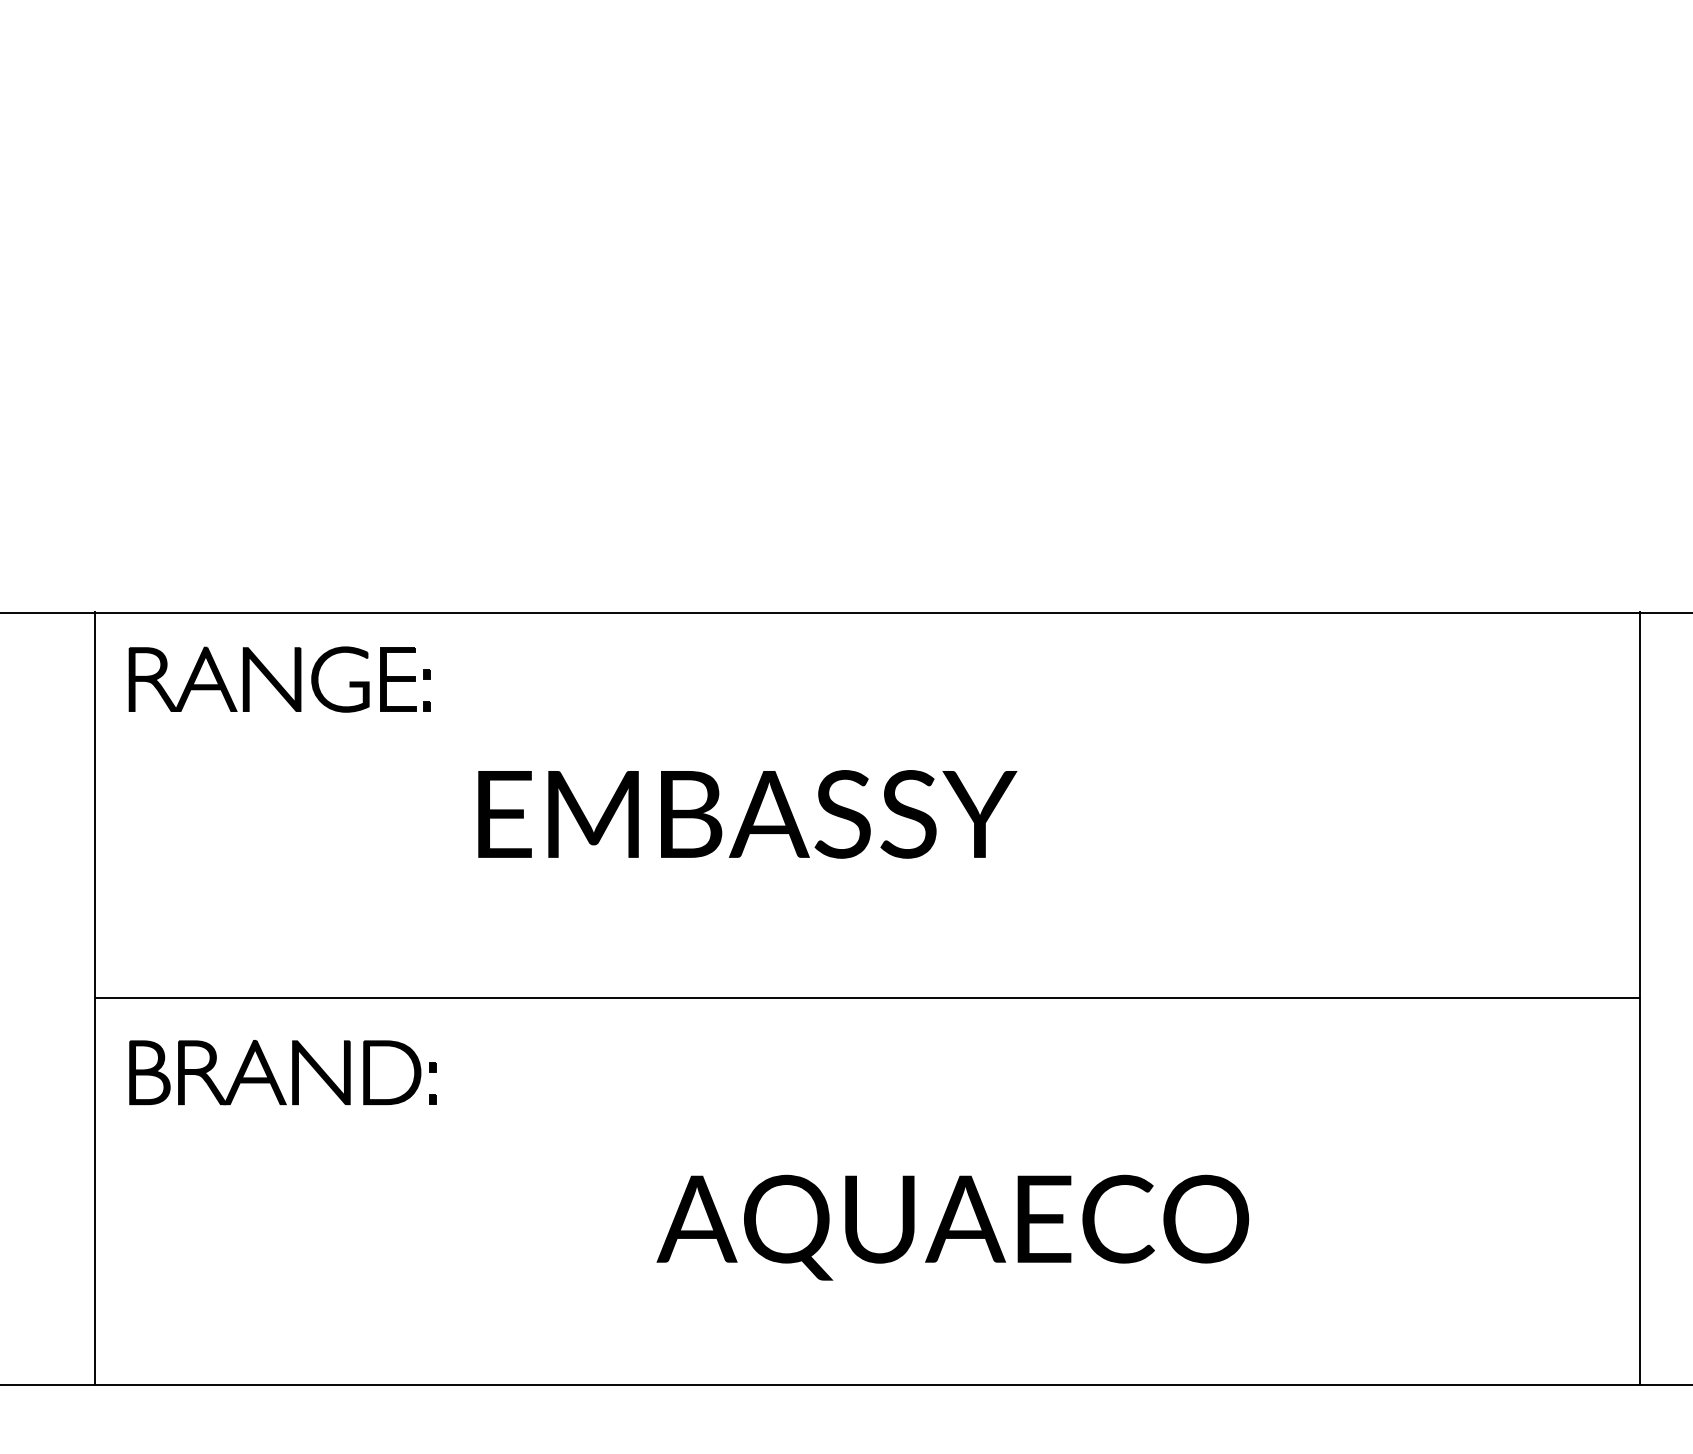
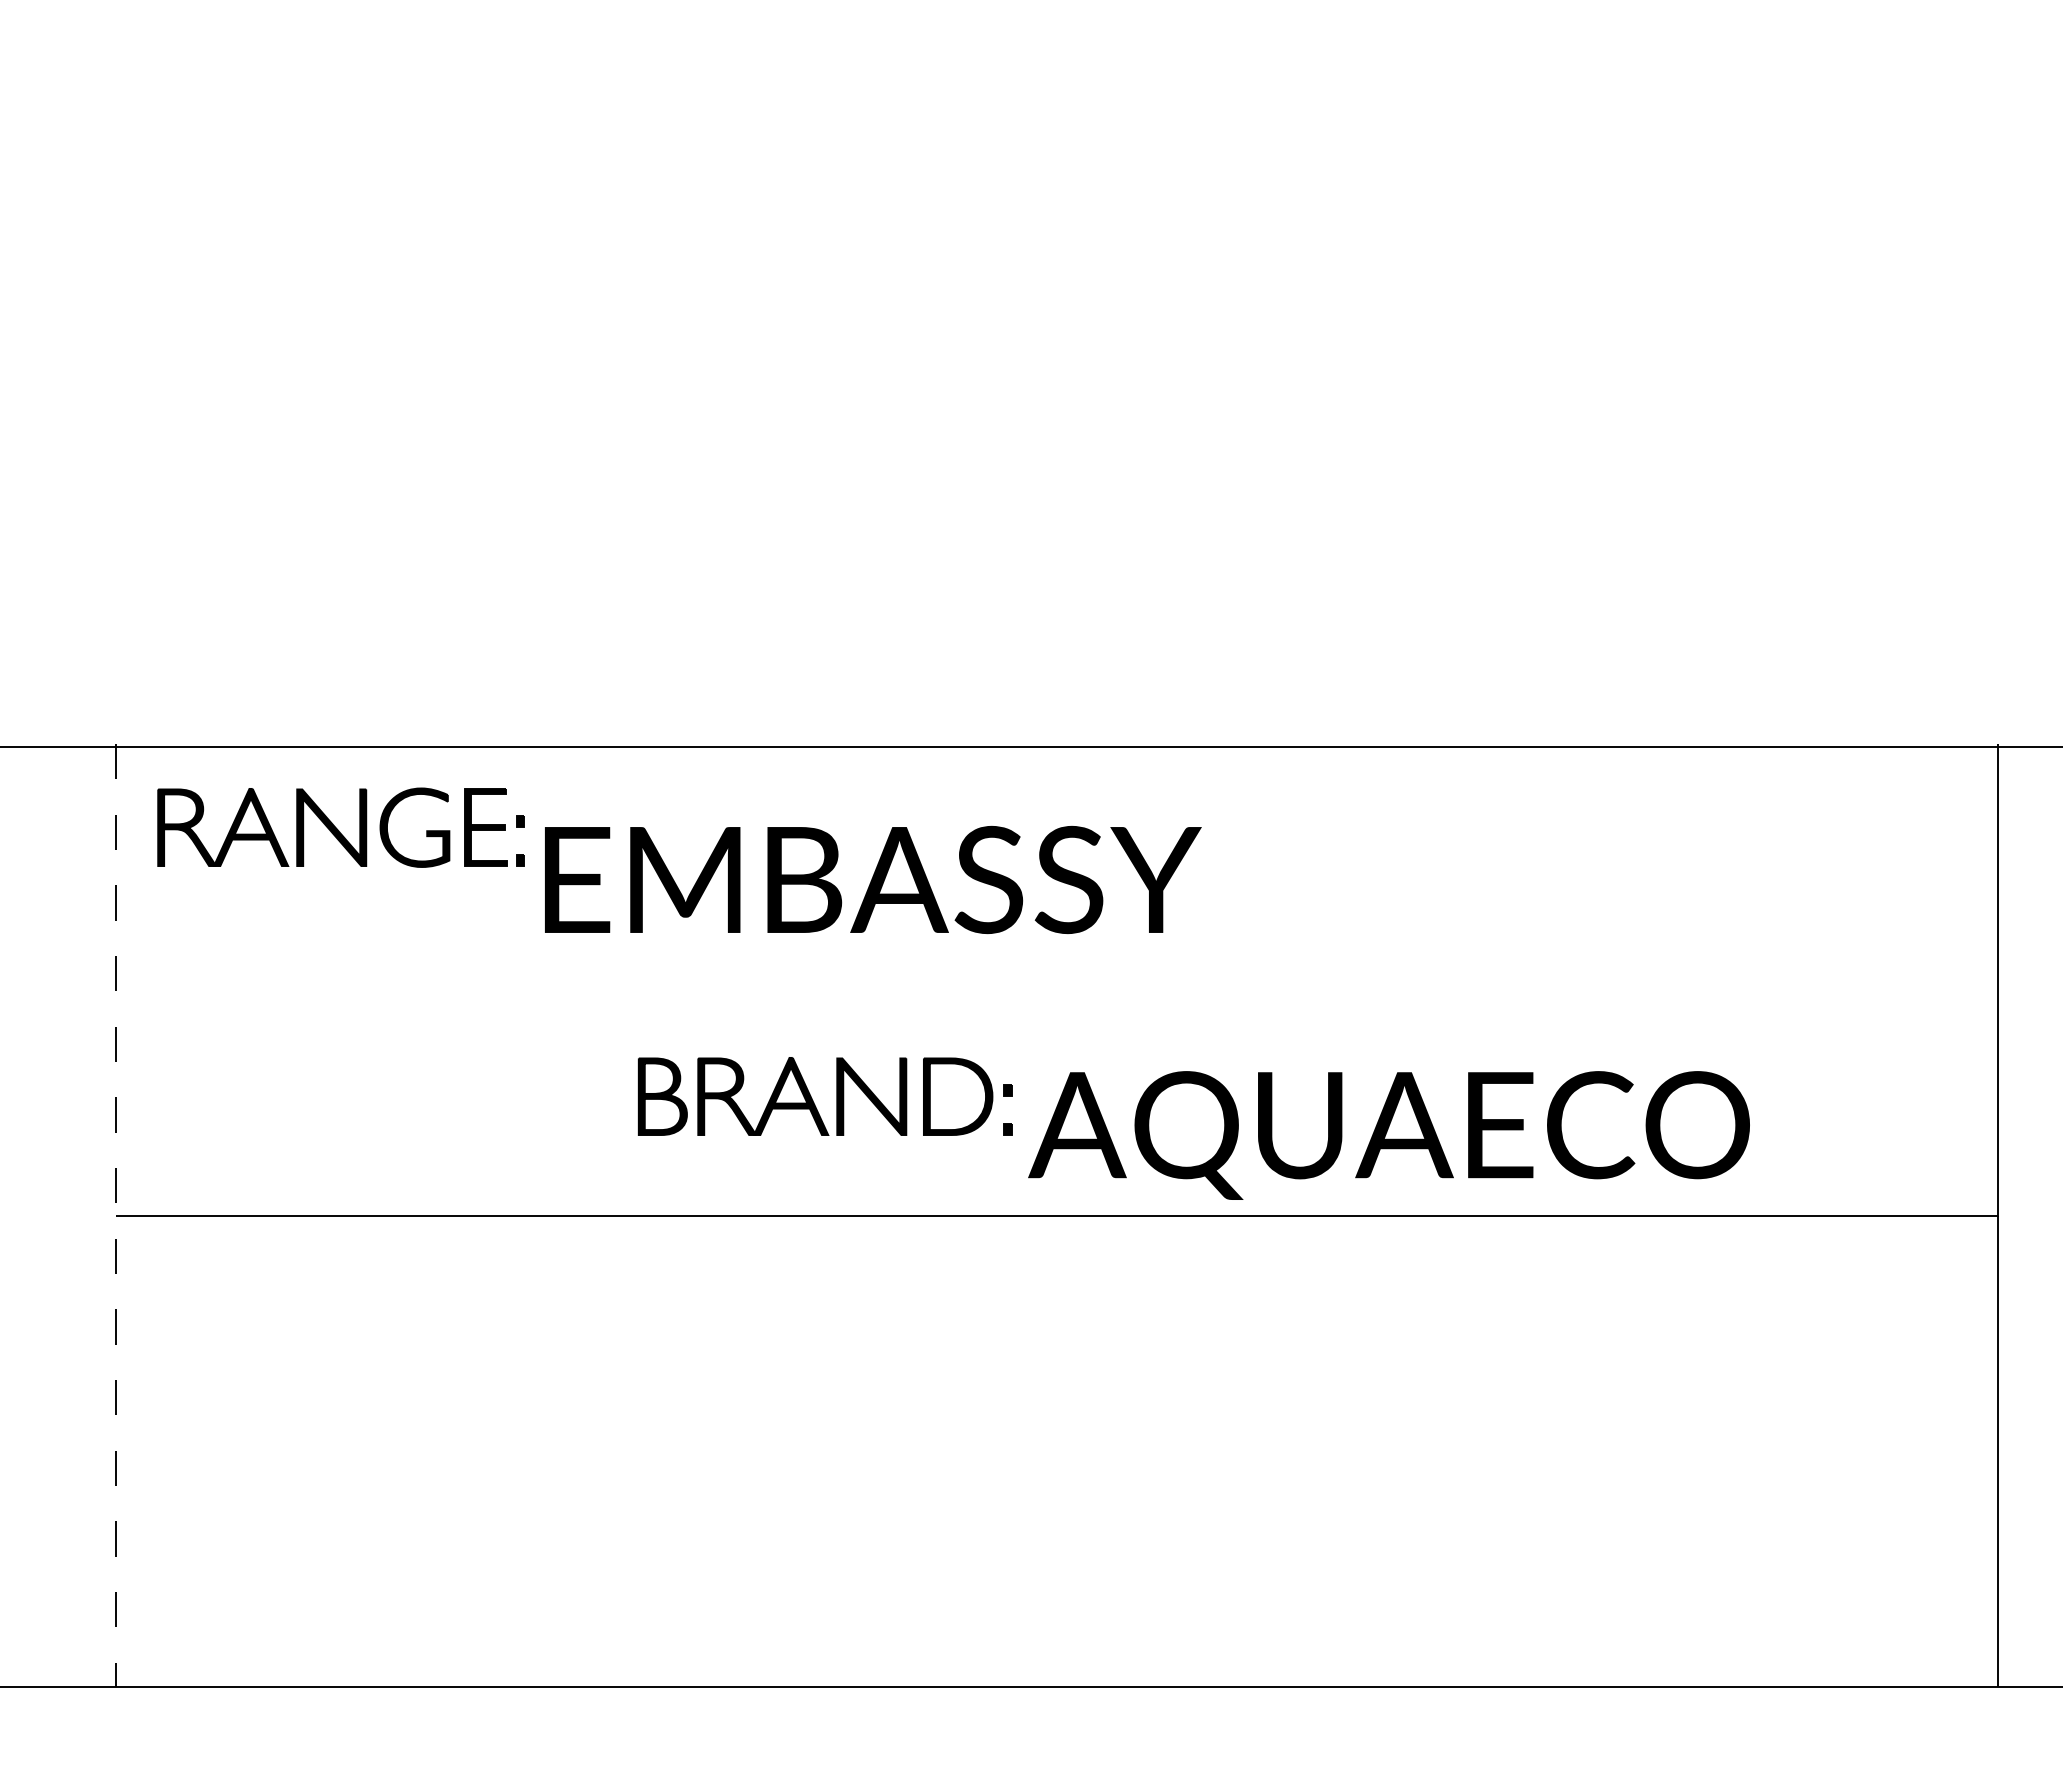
text: (748, 814) -> (873, 880), moved
line: (94, 997) -> (115, 1215), solid -> dashed
part: (274, 1077) -> (814, 1102), moved
text: (952, 1227) -> (1388, 1135), moved

